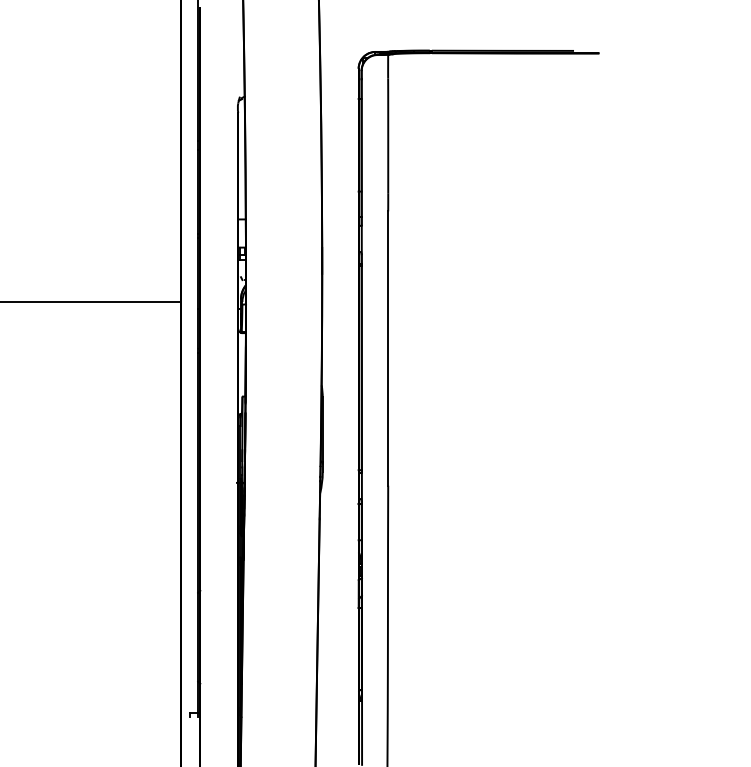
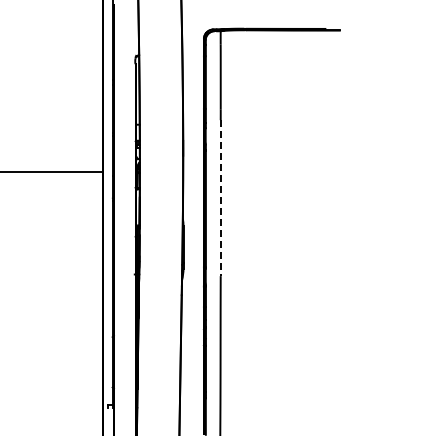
line: (387, 349) -> (220, 198), solid -> dashed

